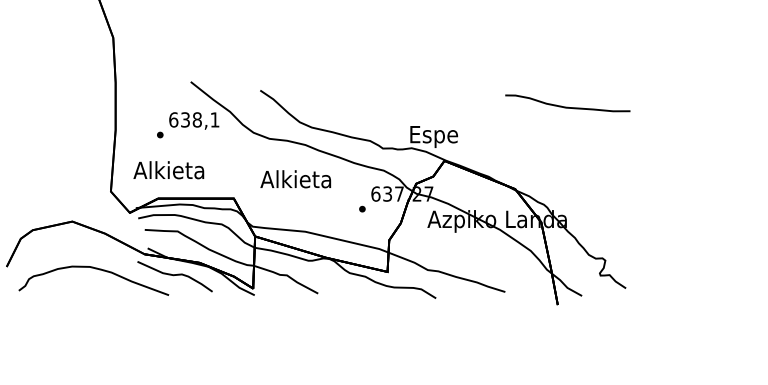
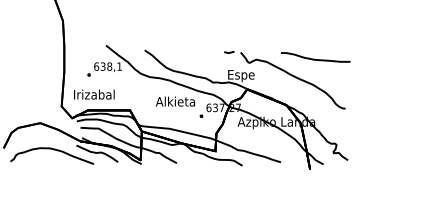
part: (520, 135) -> (289, 75), added
text: (169, 170) -> (94, 94), Alkieta -> Irizabal
text: (295, 179) -> (175, 101), moved

